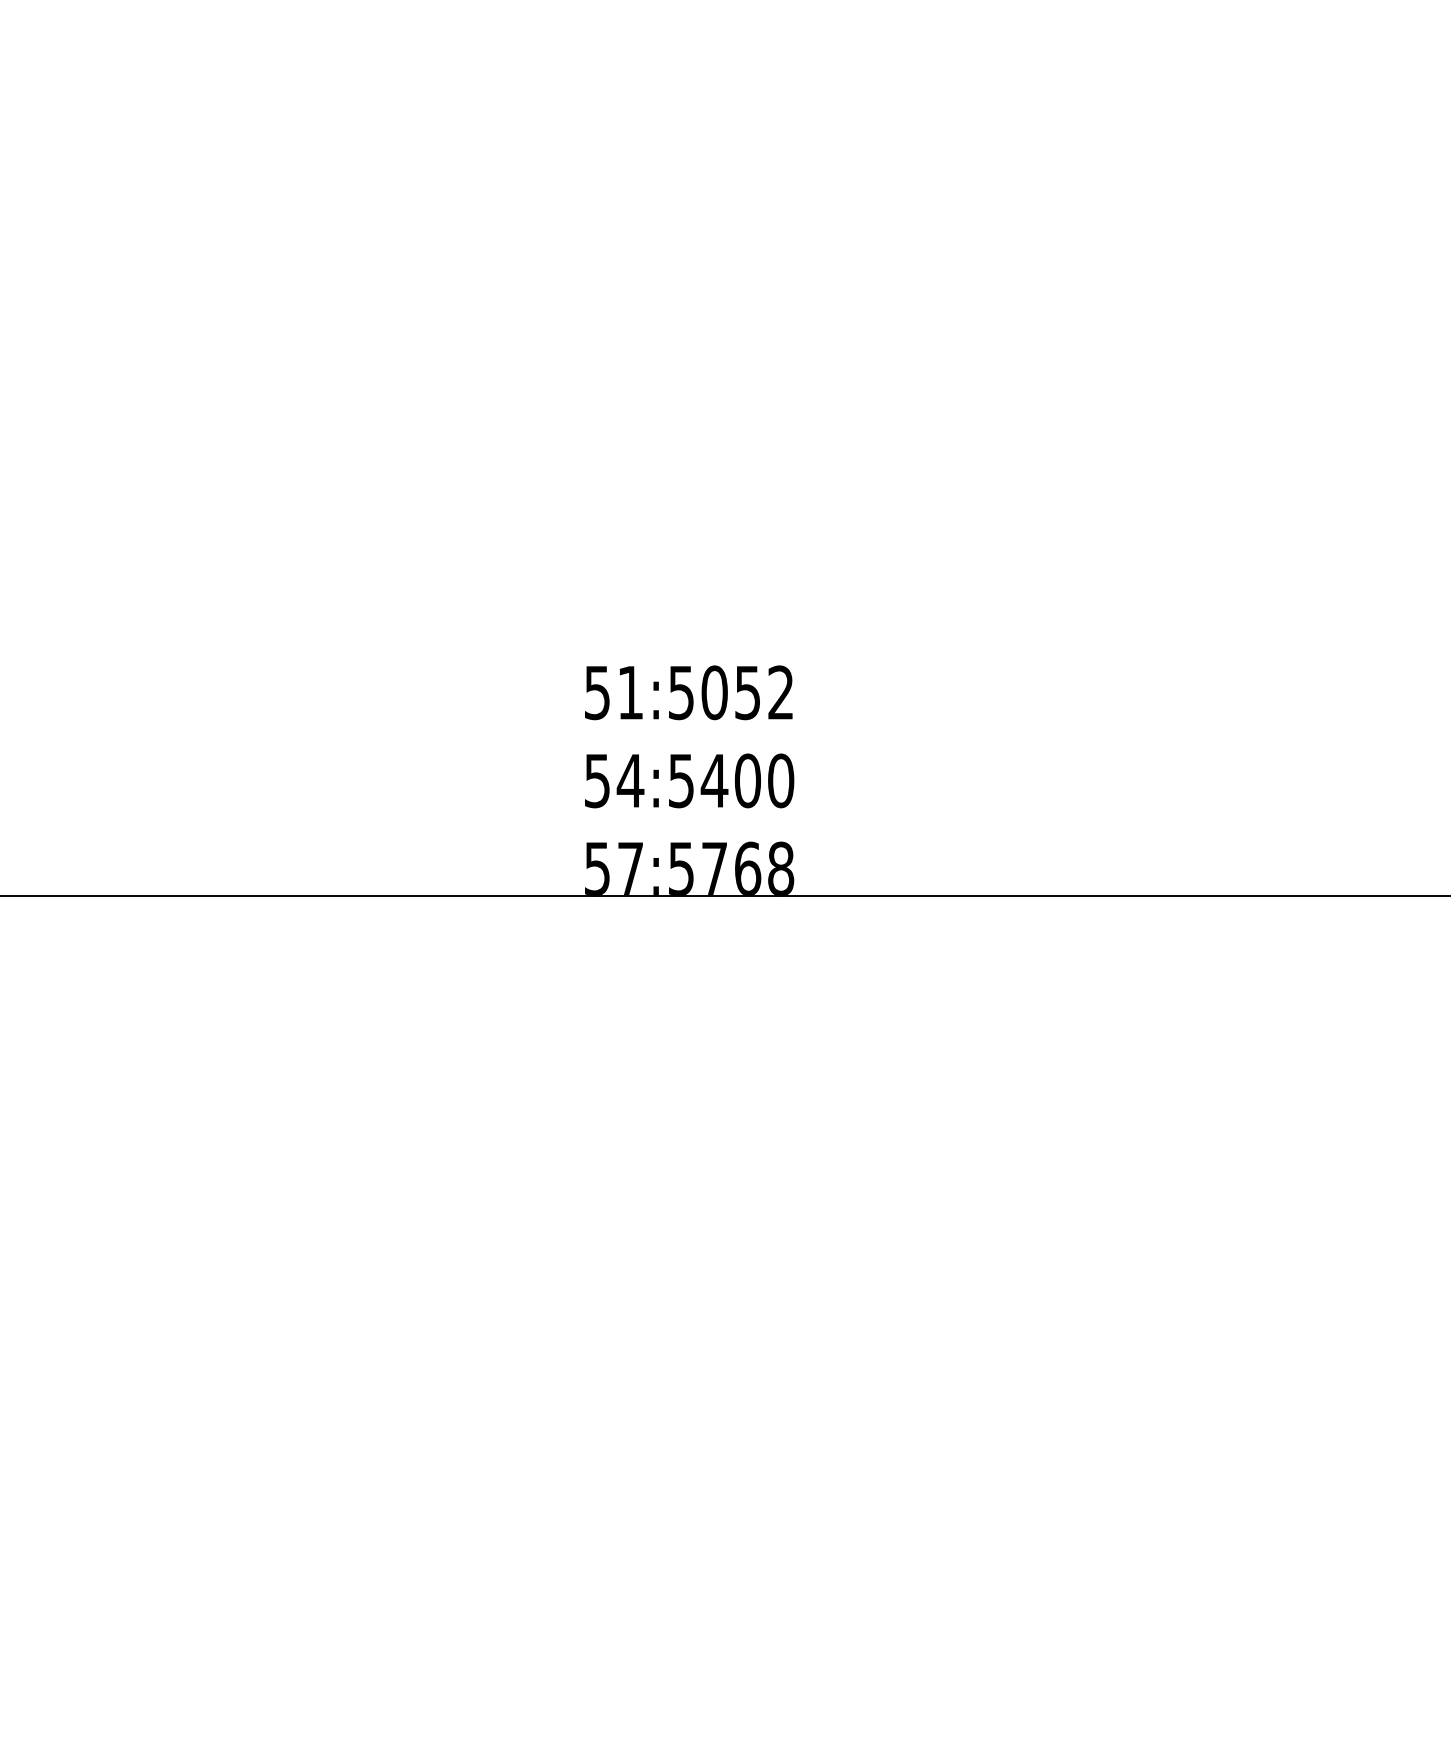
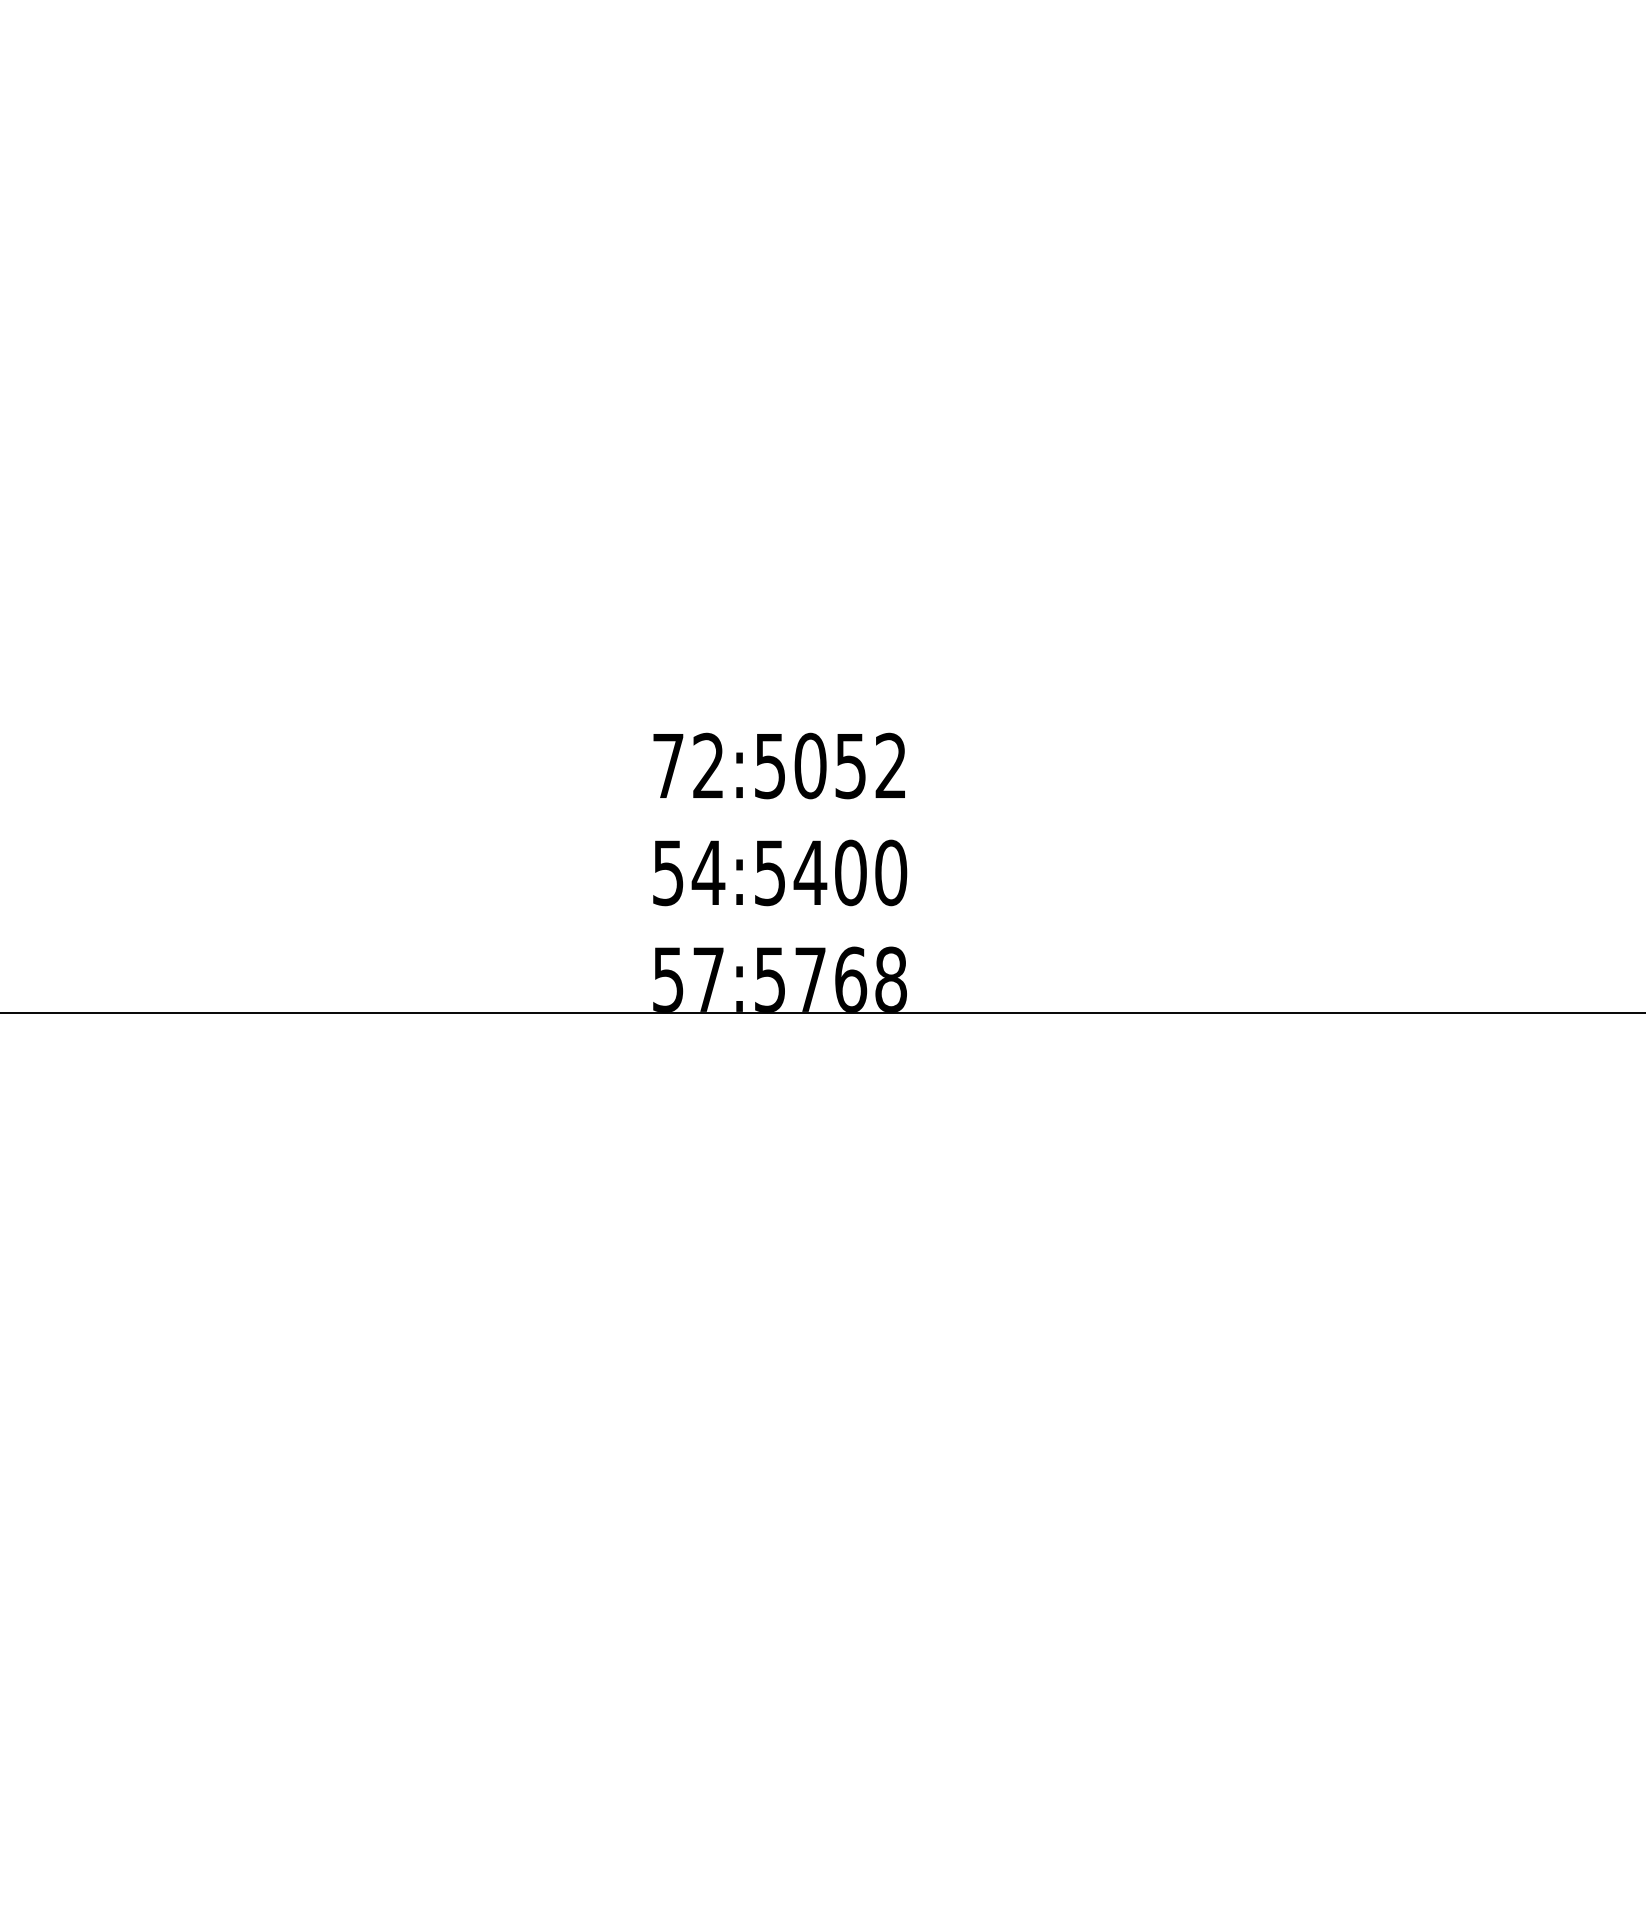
text: (613, 692) -> (687, 765), 51:5052 -> 72:5052

